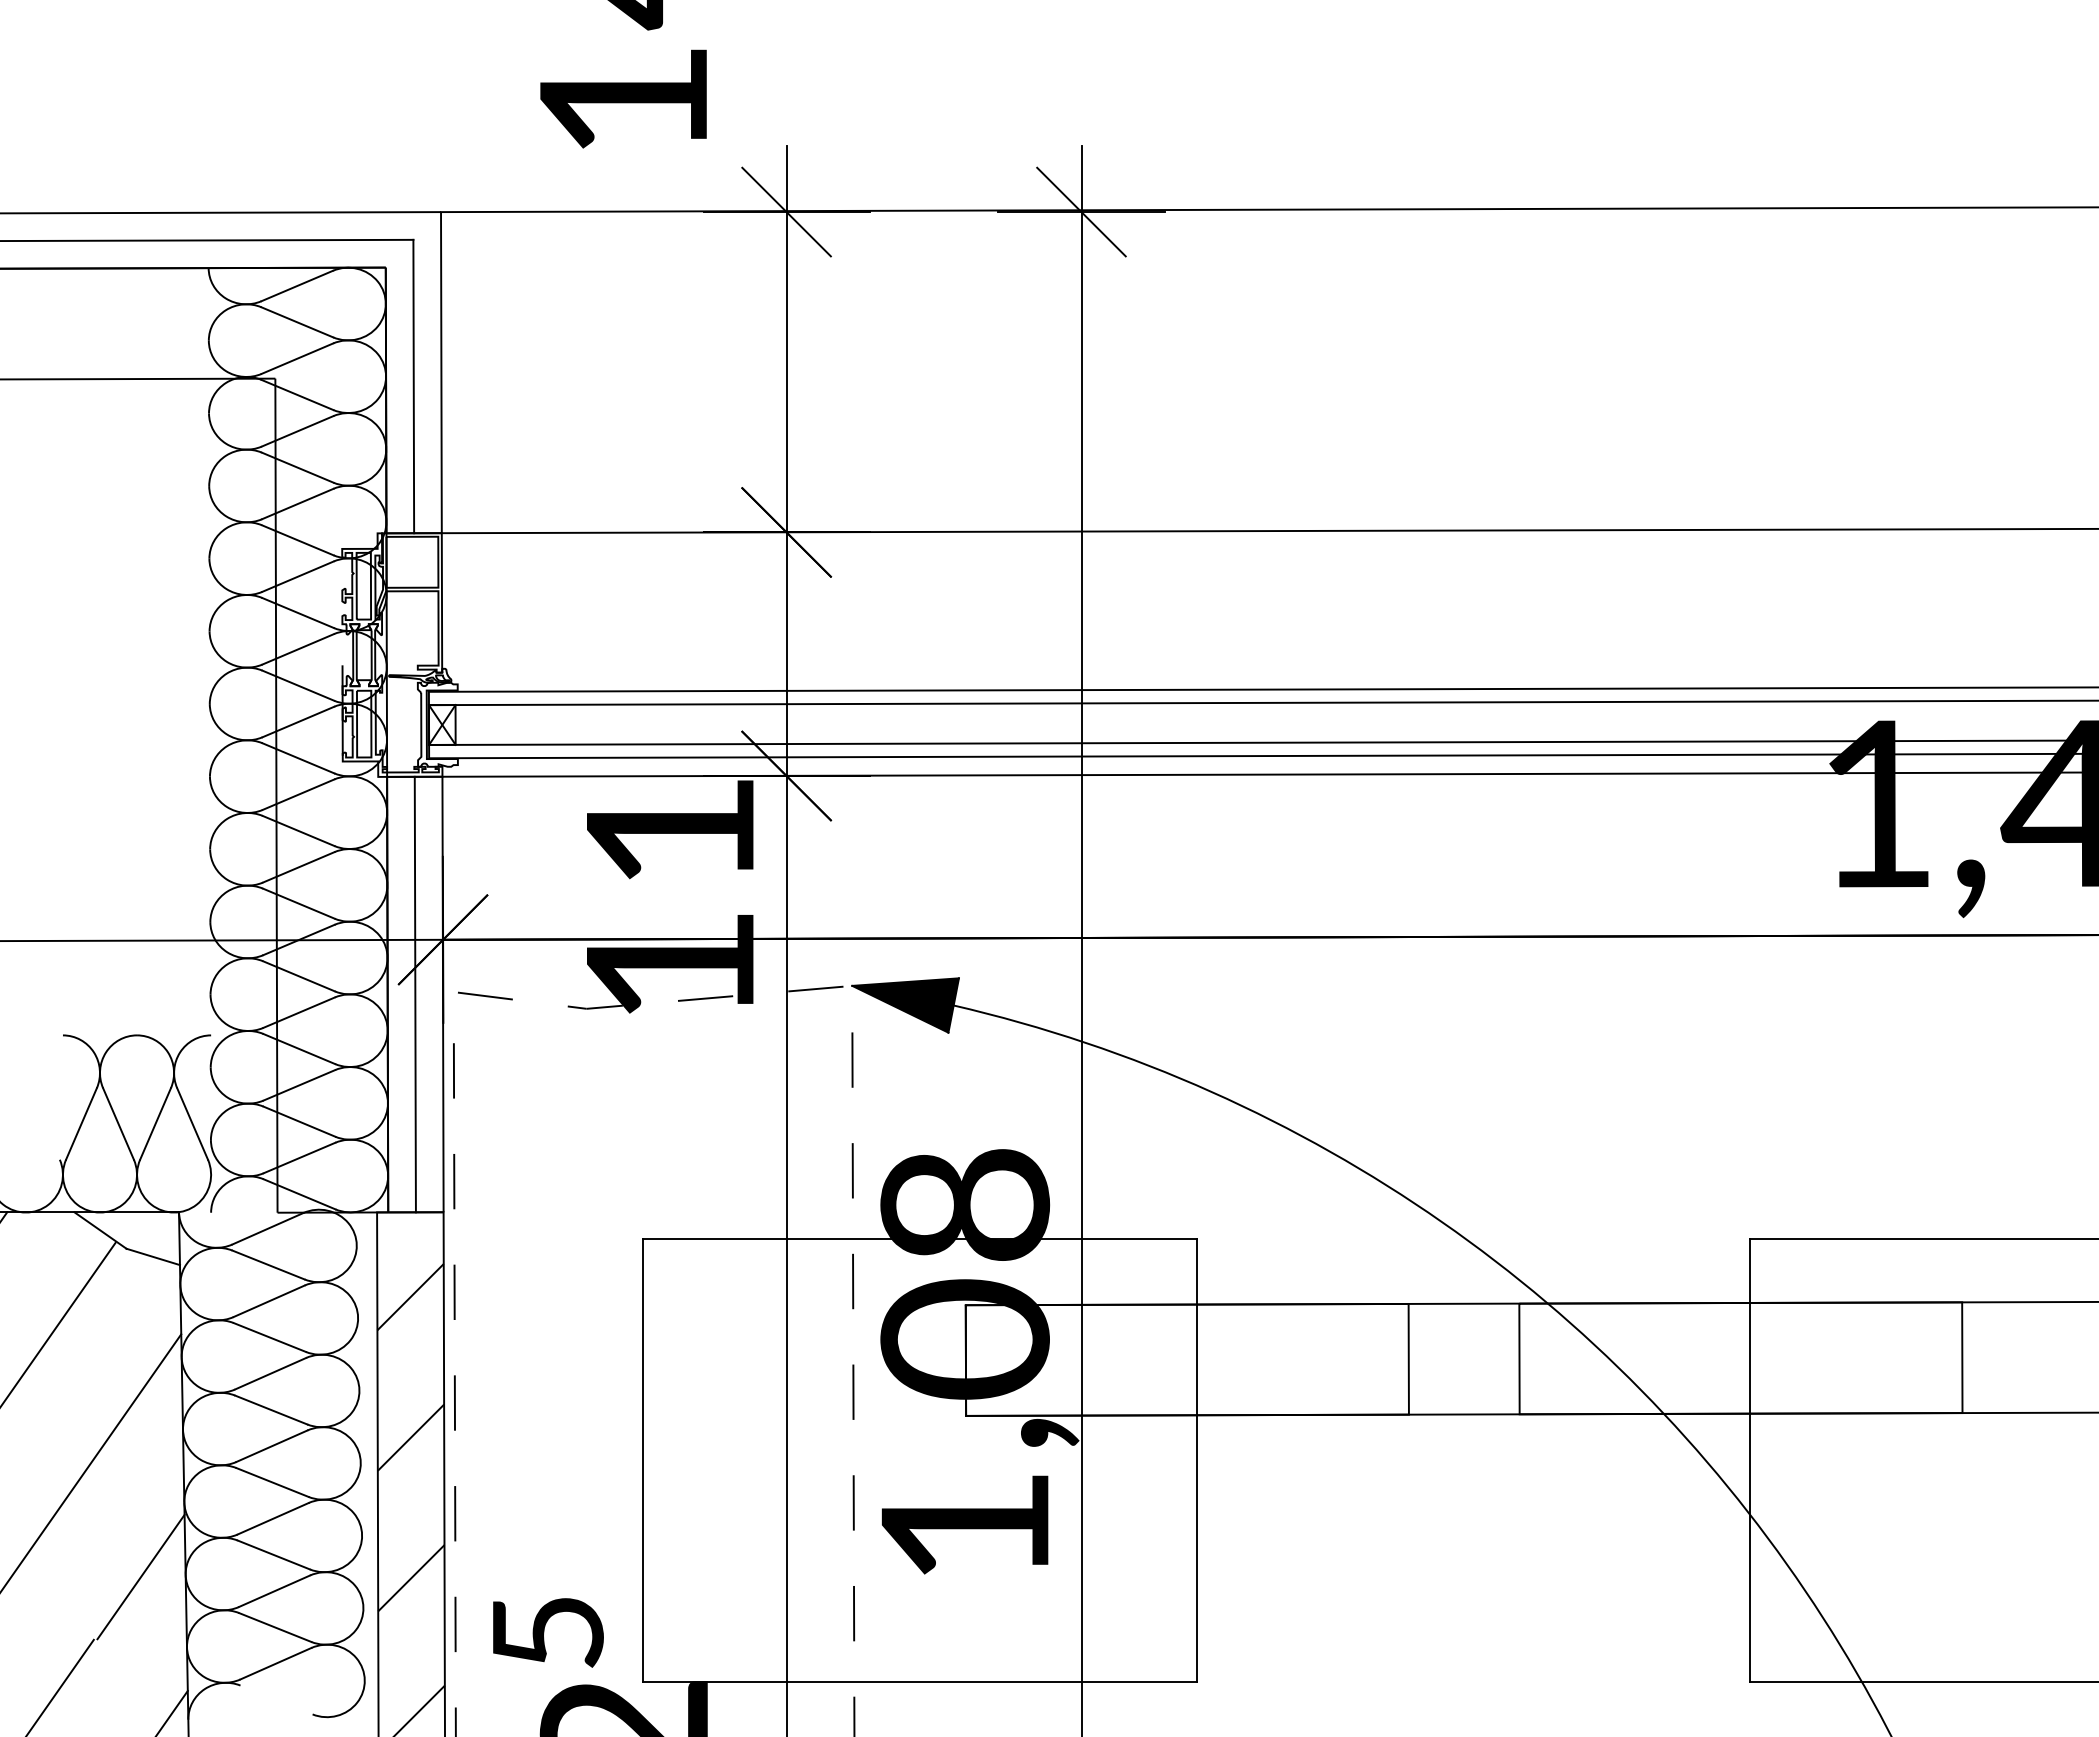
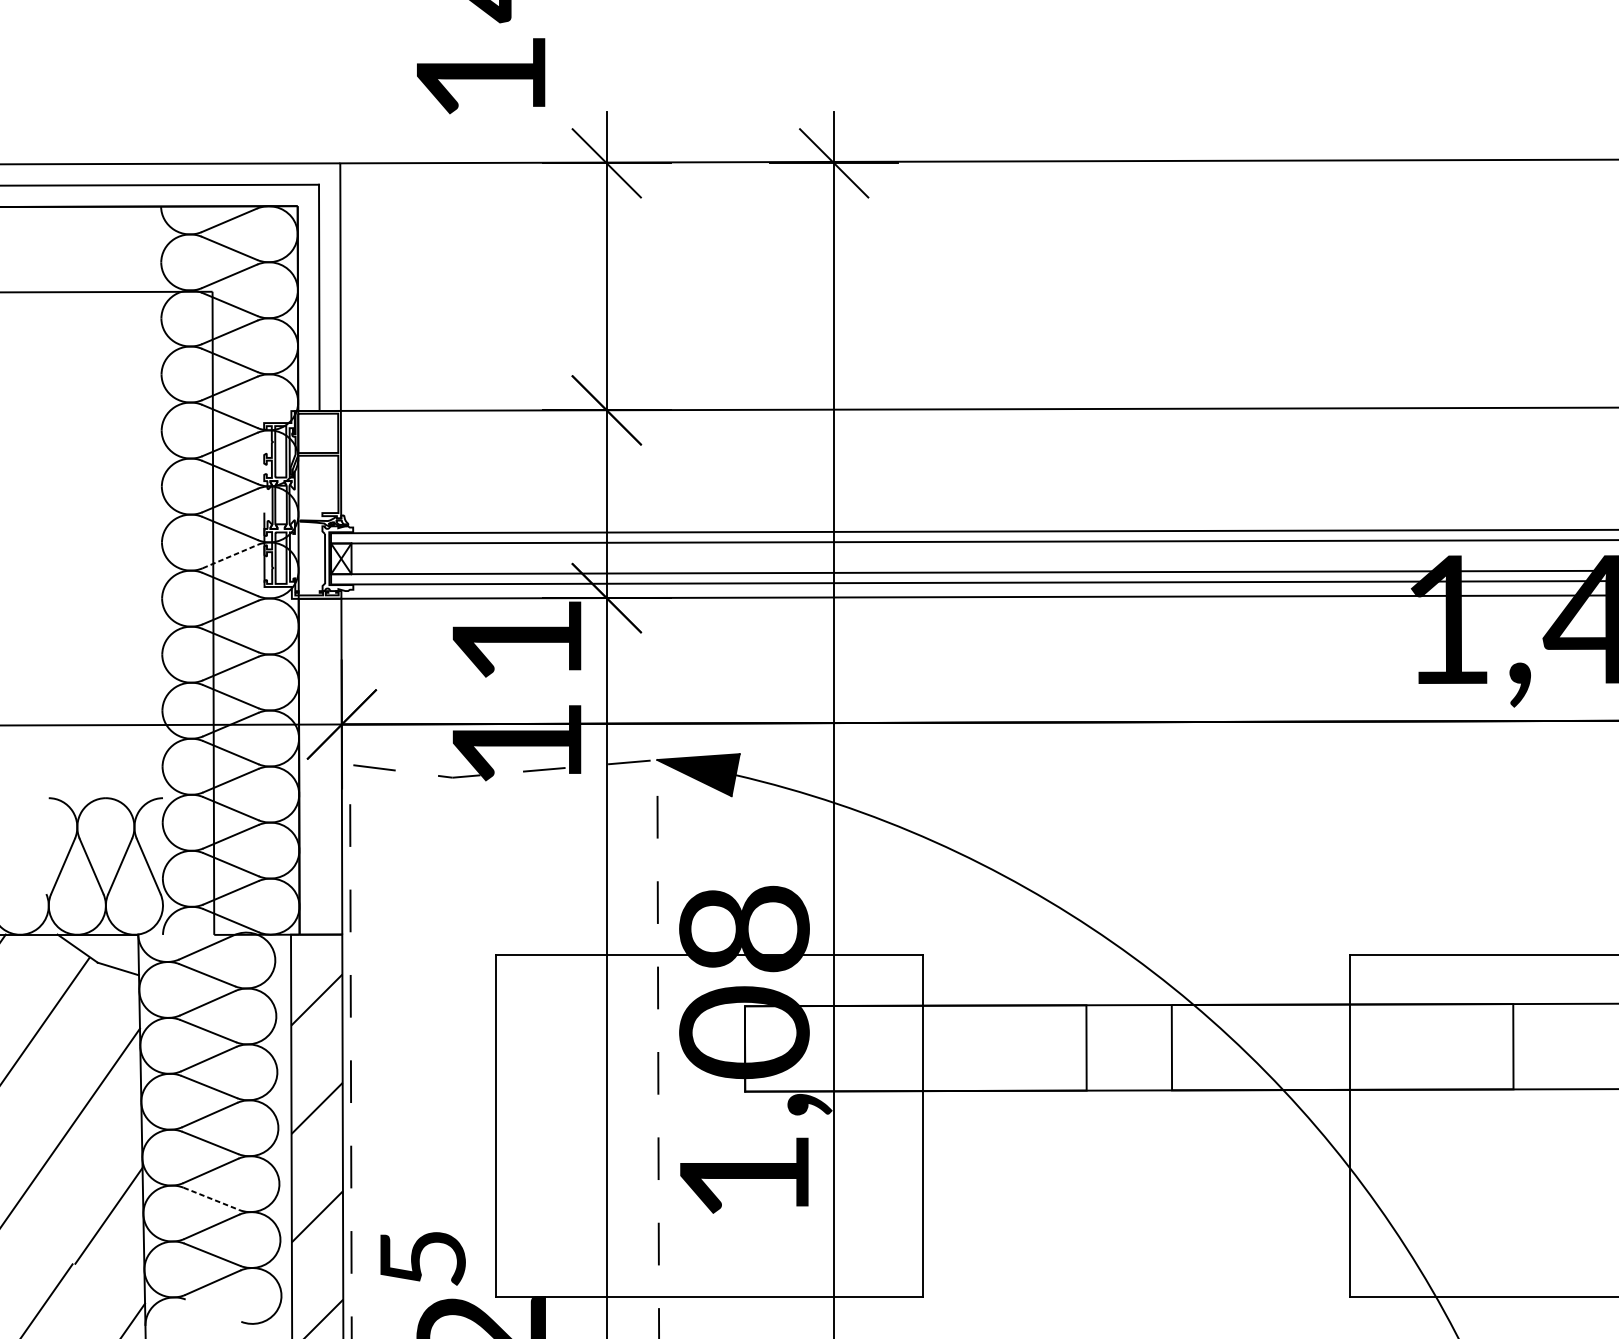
line: (298, 722) -> (230, 556), solid -> dashed
line: (414, 994) -> (319, 766), removed
line: (273, 1555) -> (211, 1199), solid -> dashed

